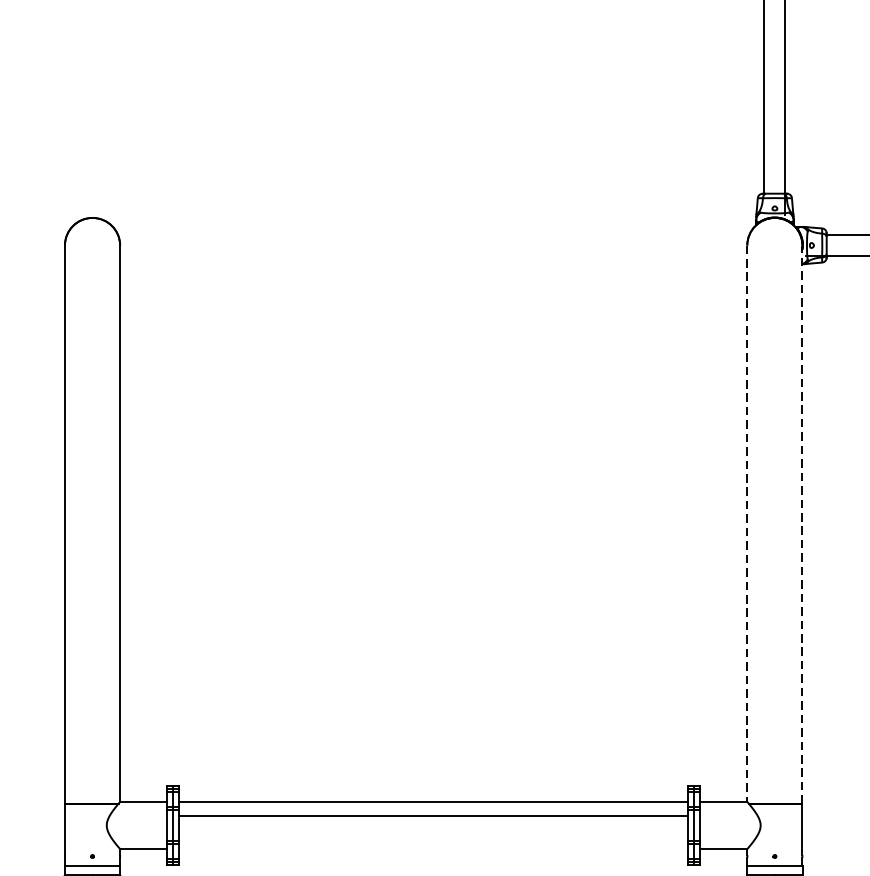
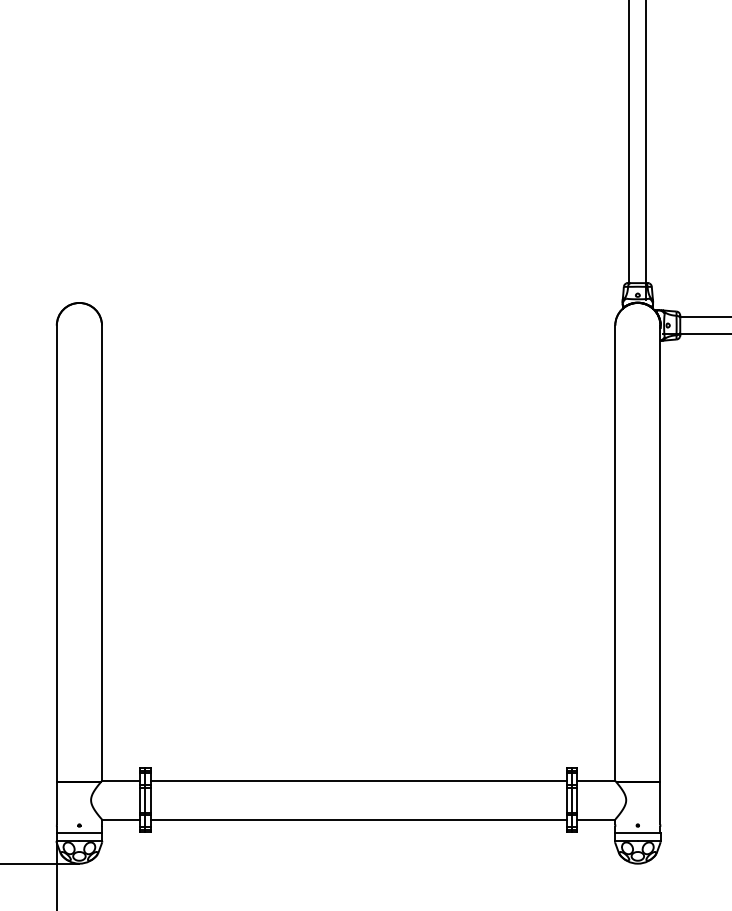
line: (747, 524) -> (615, 553), dashed -> solid
line: (802, 524) -> (660, 553), dashed -> solid
line: (433, 816) -> (358, 819), moved

